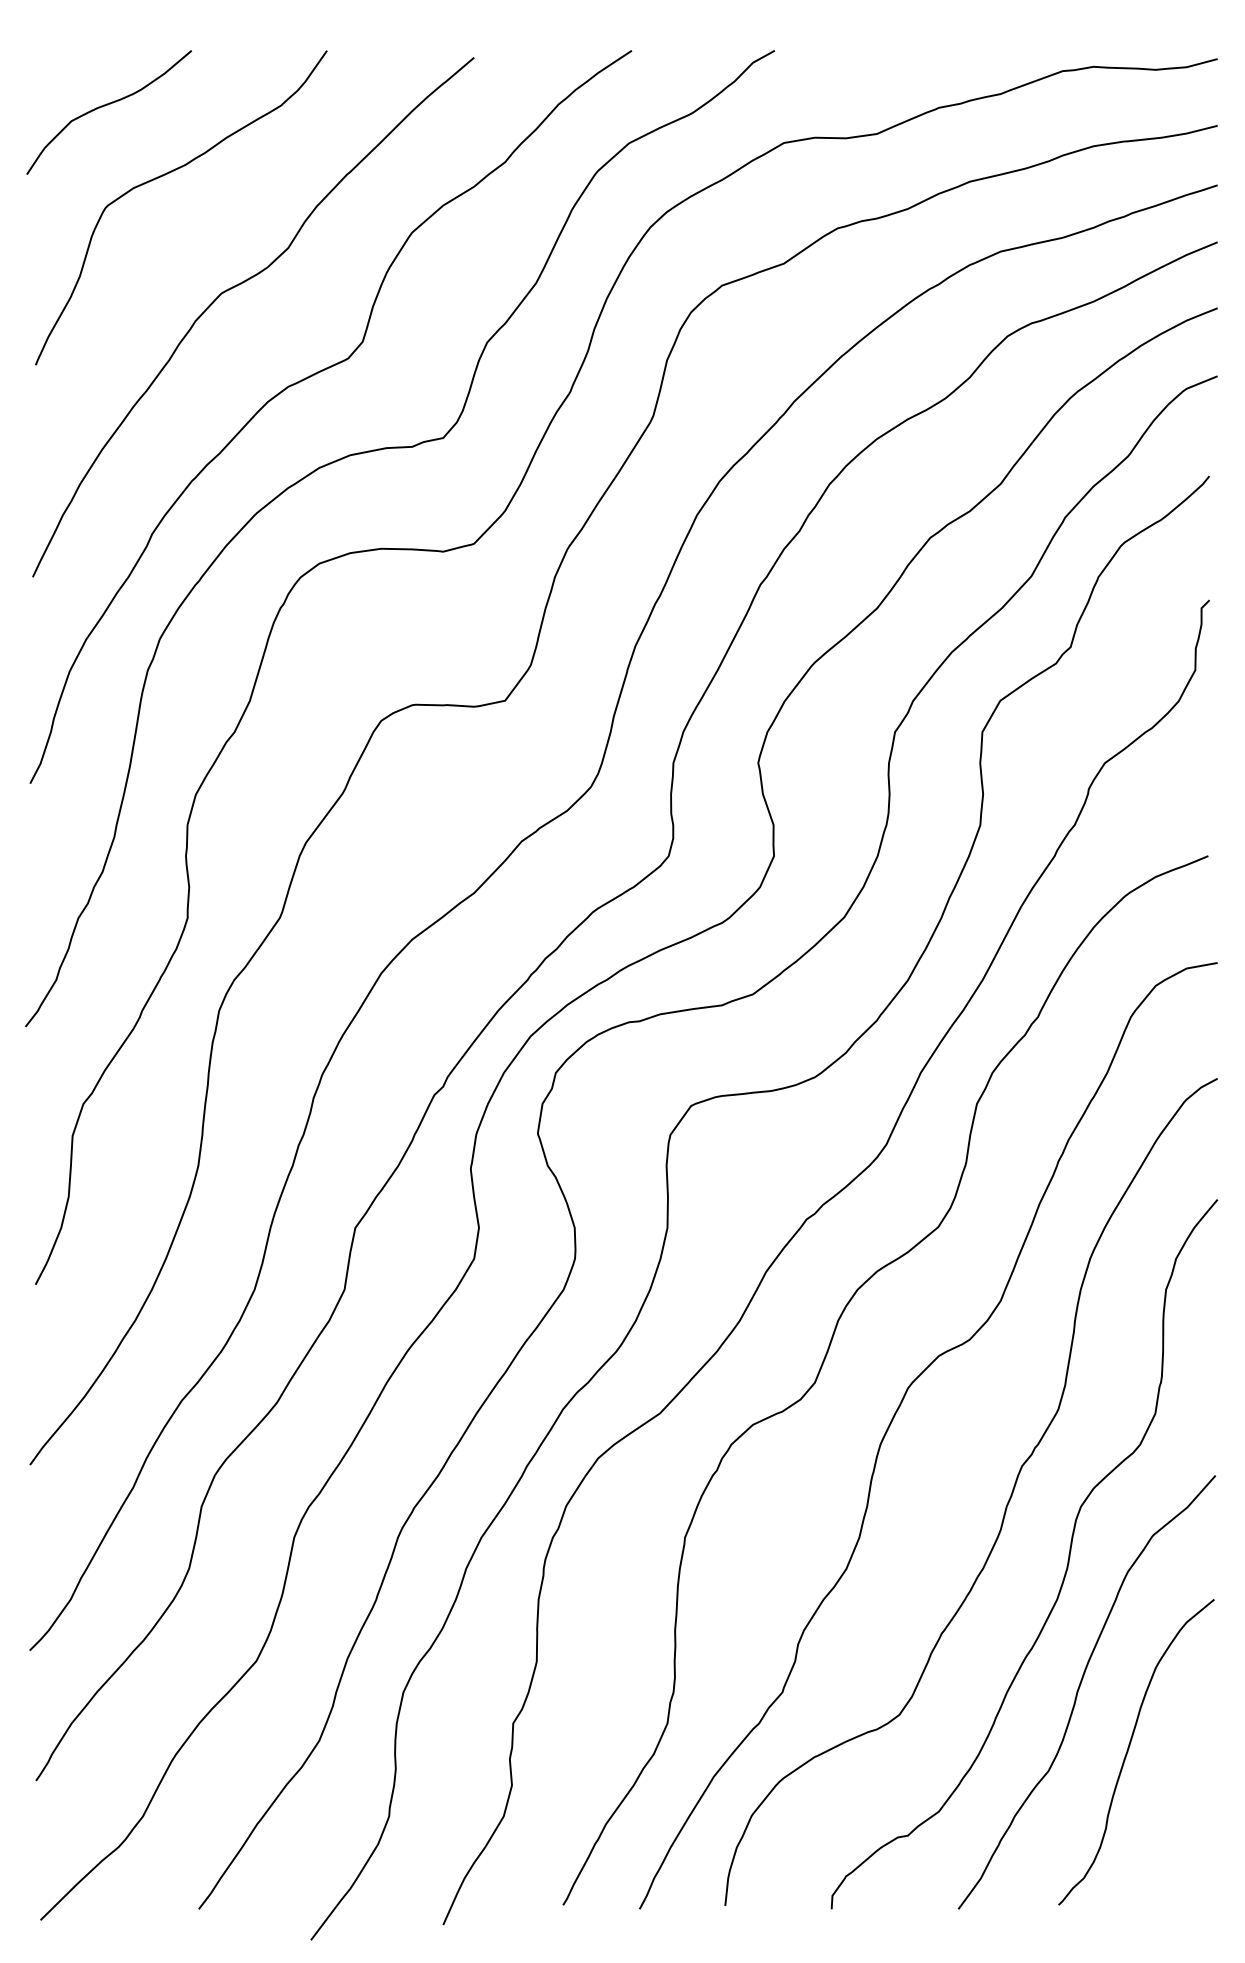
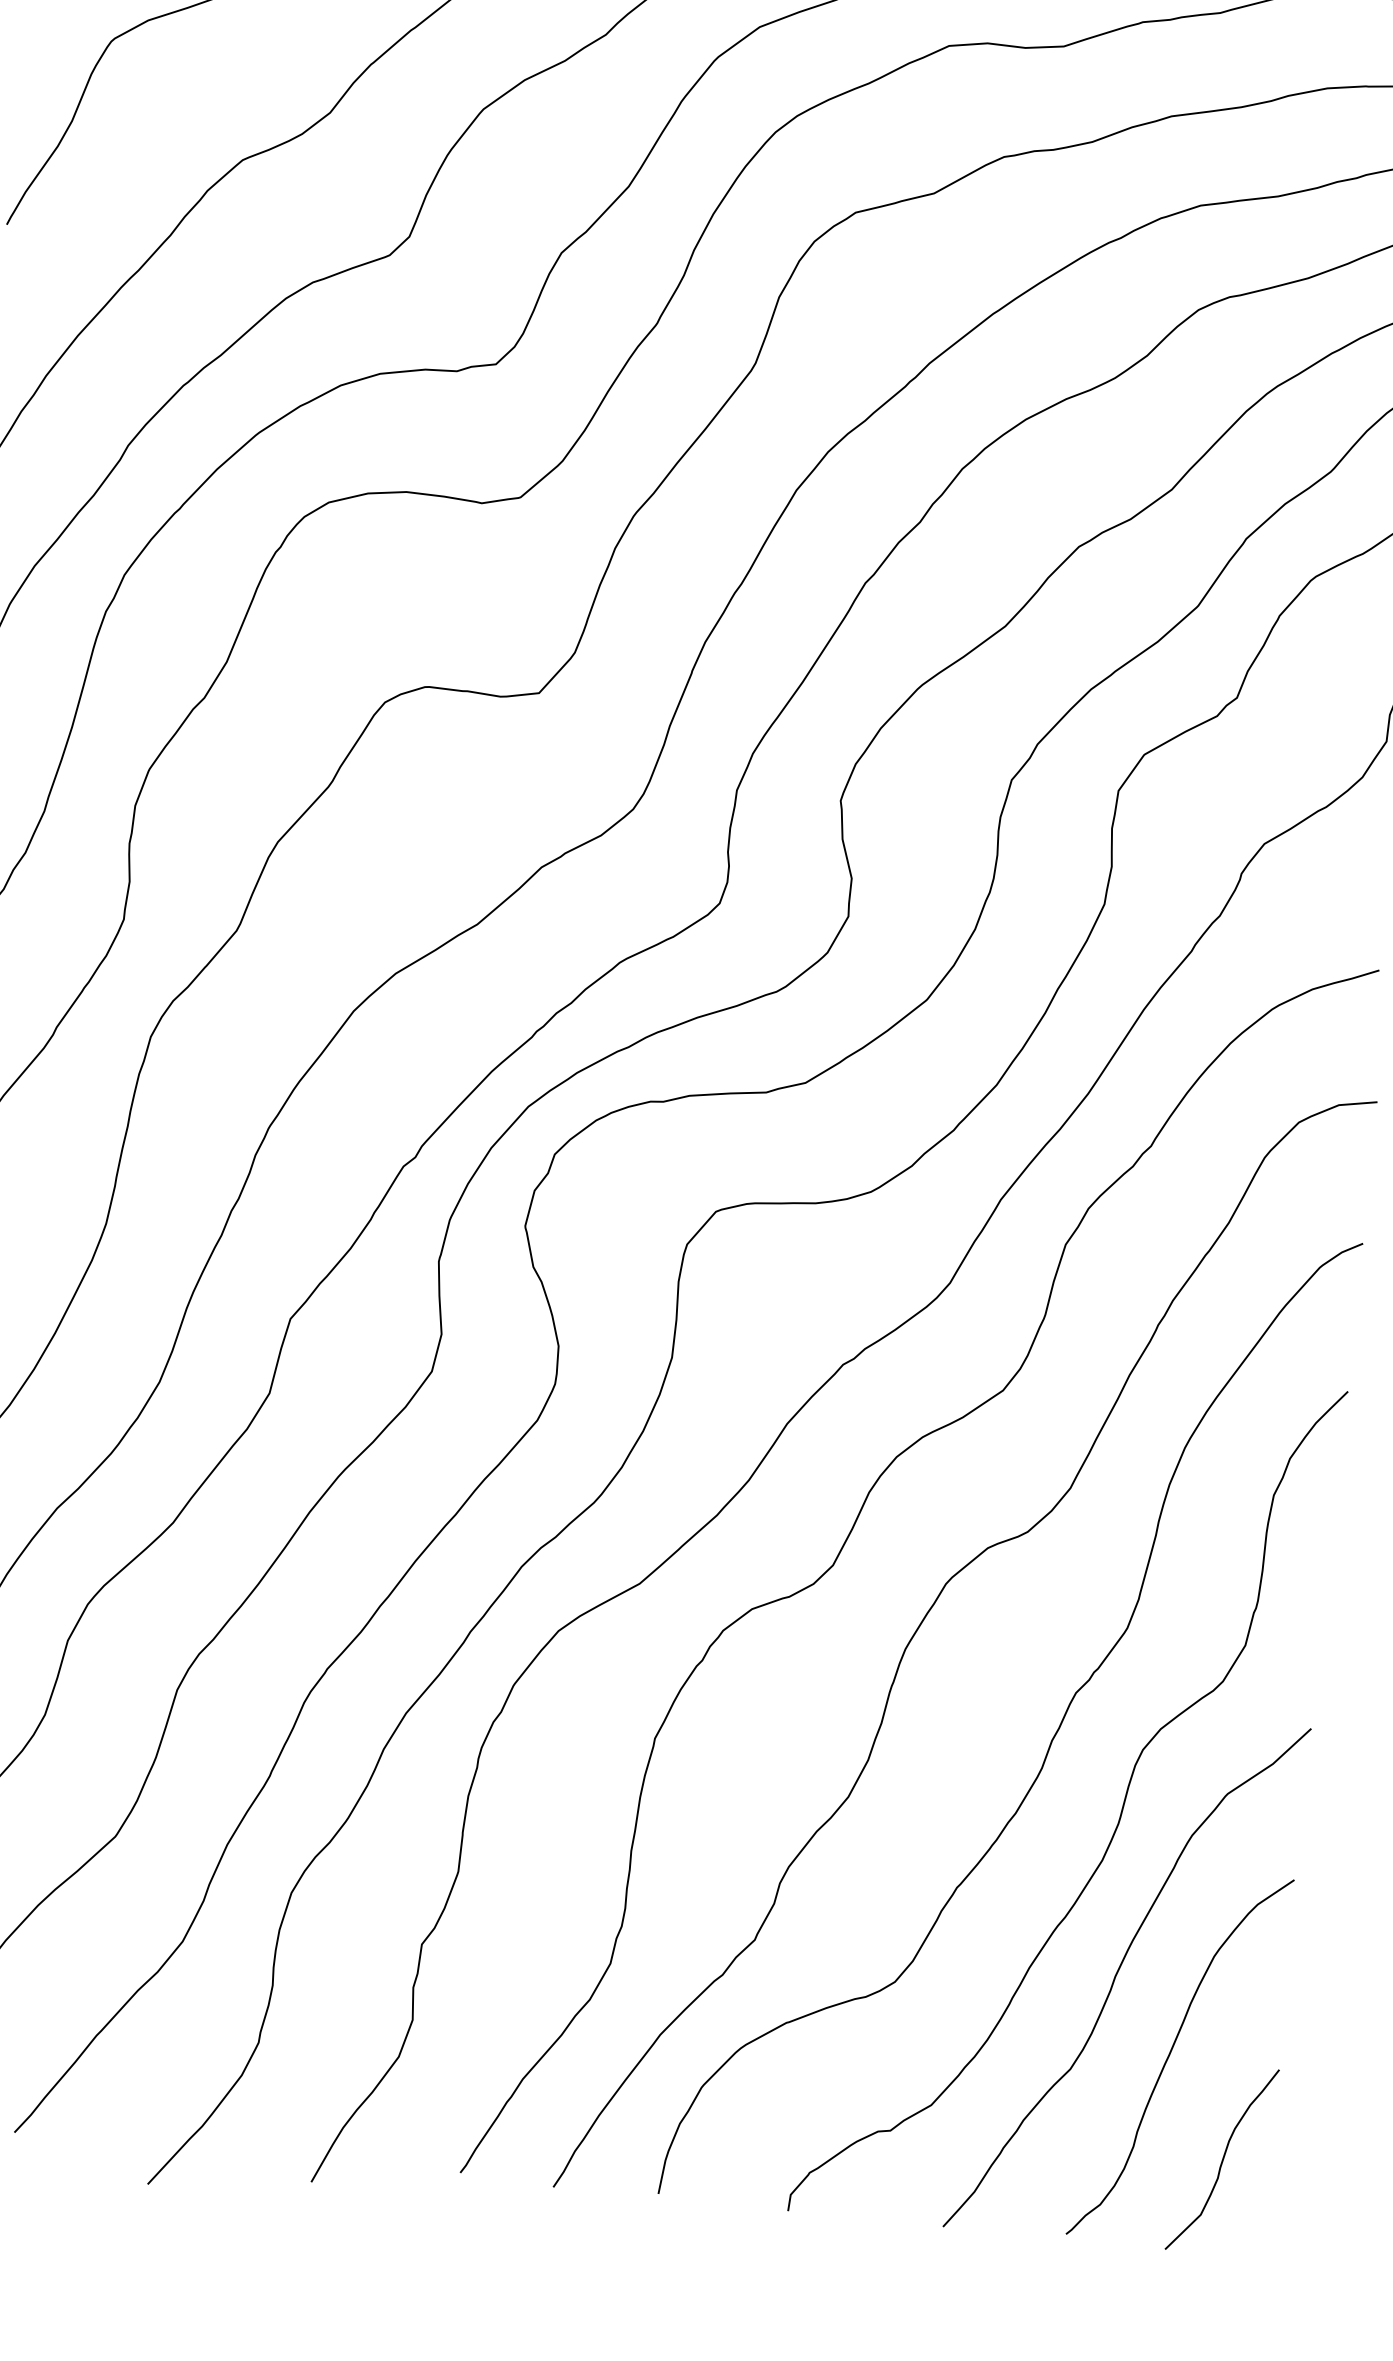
curve: (1178, 1831) -> (1221, 2159), added

